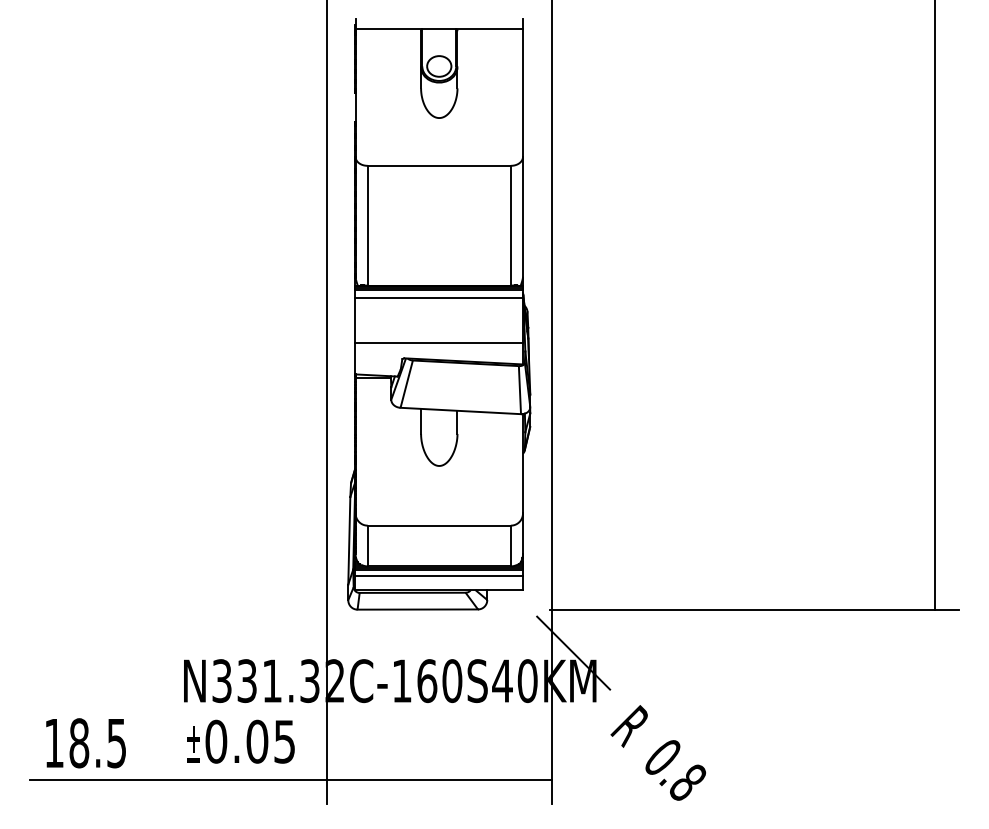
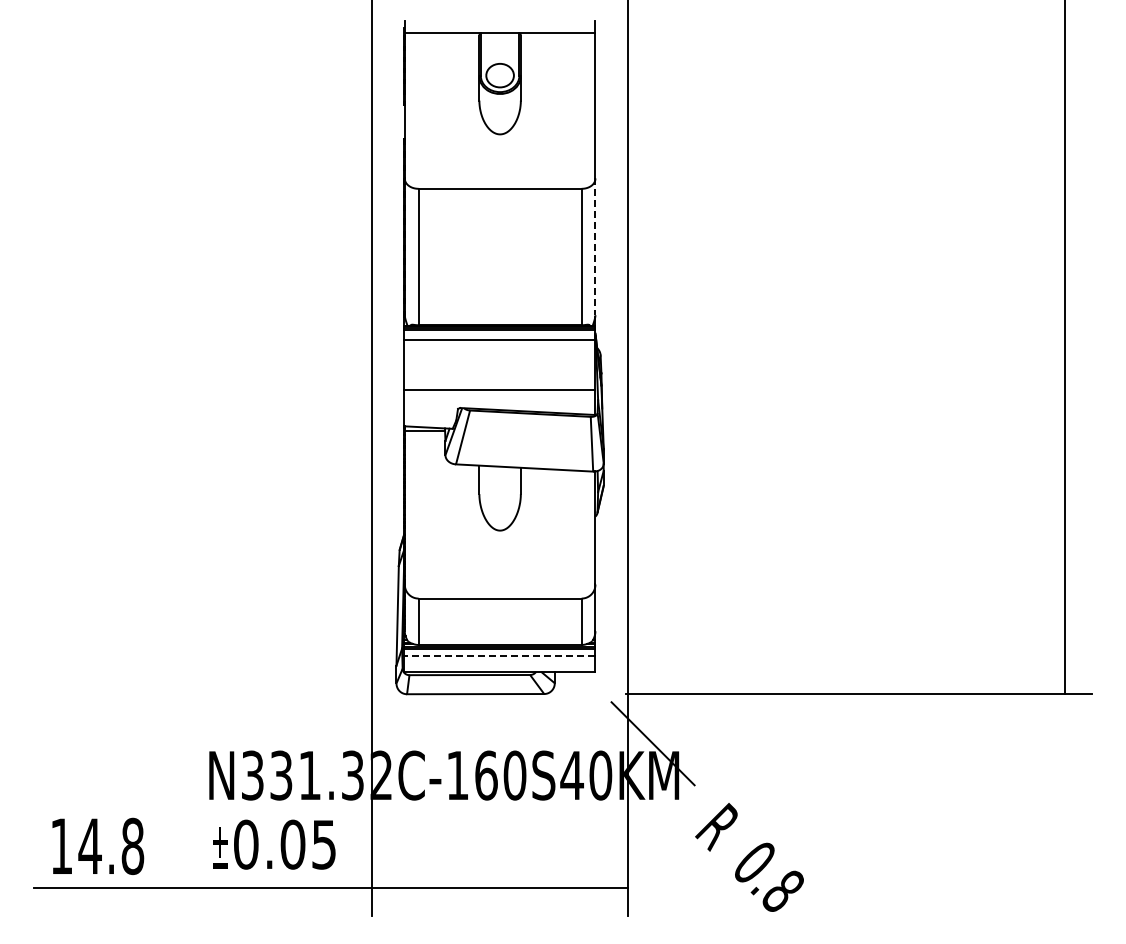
line: (523, 217) -> (595, 247), solid -> dashed
line: (438, 575) -> (499, 655), solid -> dashed
text: (98, 743) -> (111, 846), 18.5 -> 14.8

